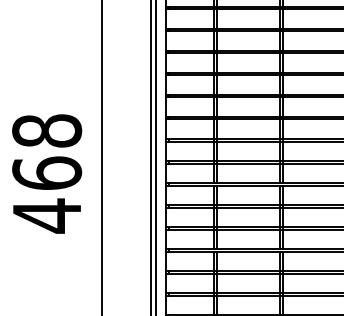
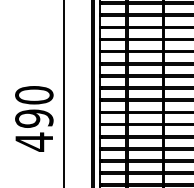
text: (47, 151) -> (34, 106), 468 -> 490

